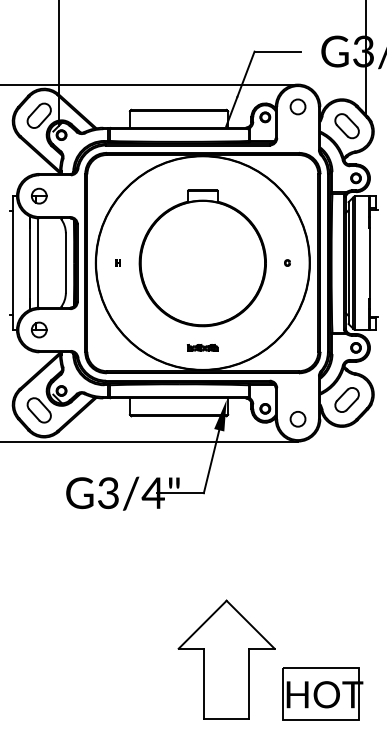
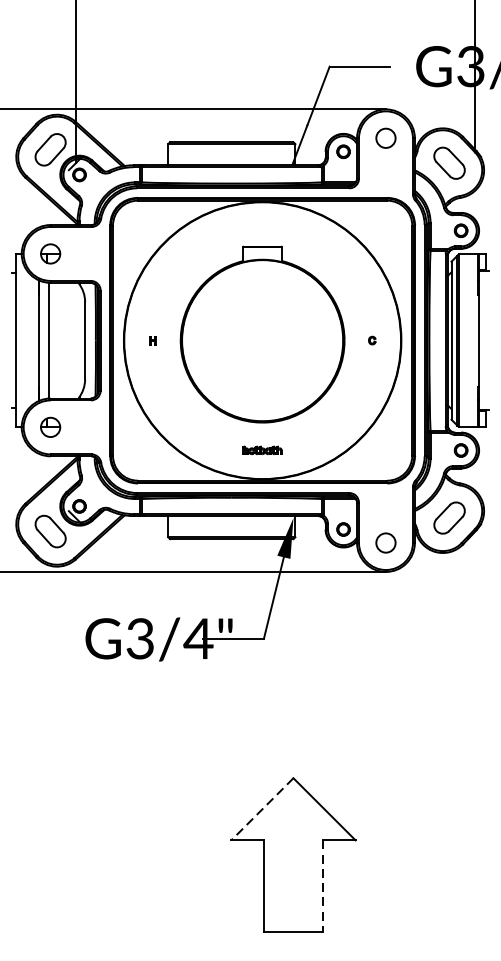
line: (202, 624) -> (262, 808), solid -> dashed
line: (249, 684) -> (323, 886), solid -> dashed
part: (322, 693) -> (417, 898), removed

